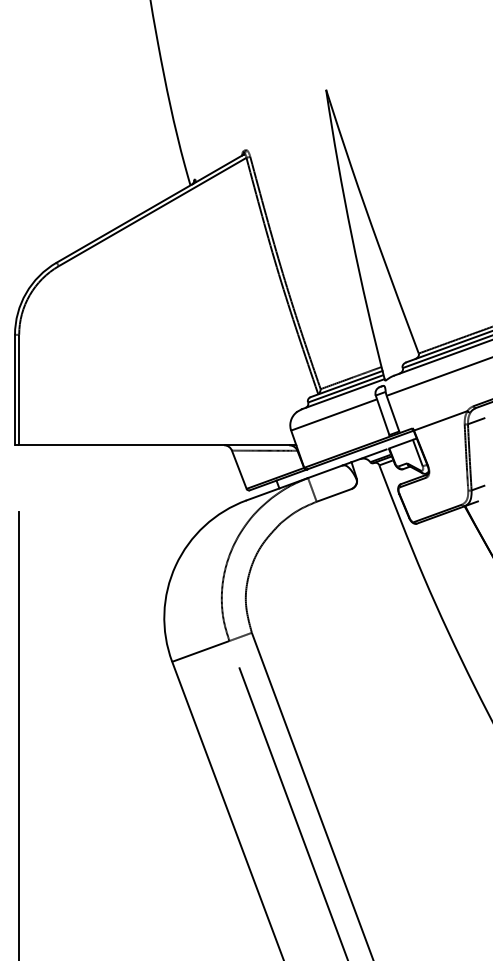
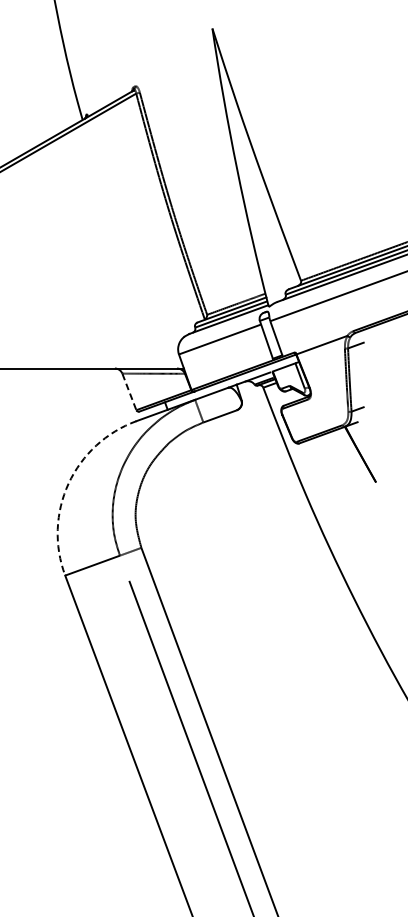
line: (239, 470) -> (129, 392), solid -> dashed
arc: (175, 565) -> (68, 483), solid -> dashed

